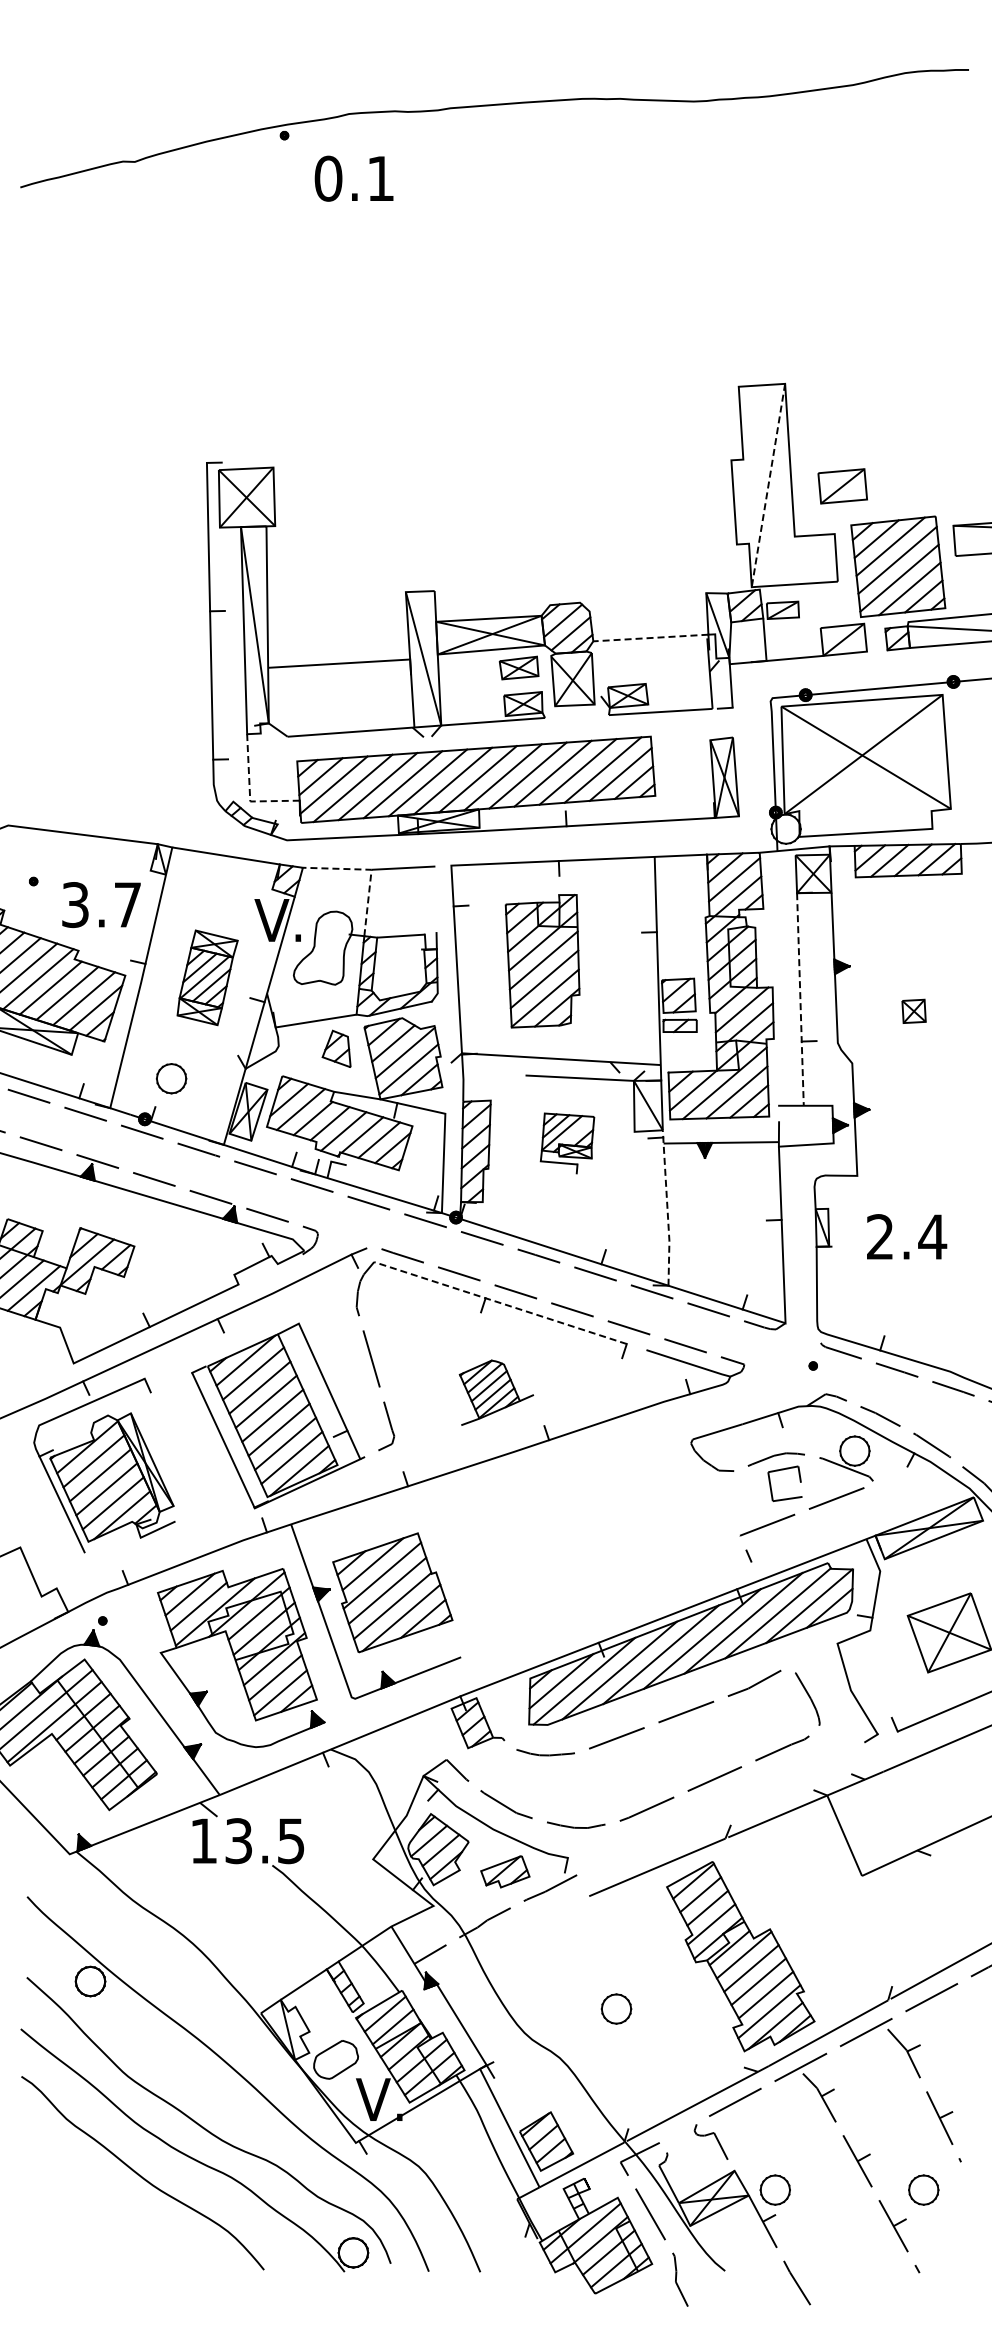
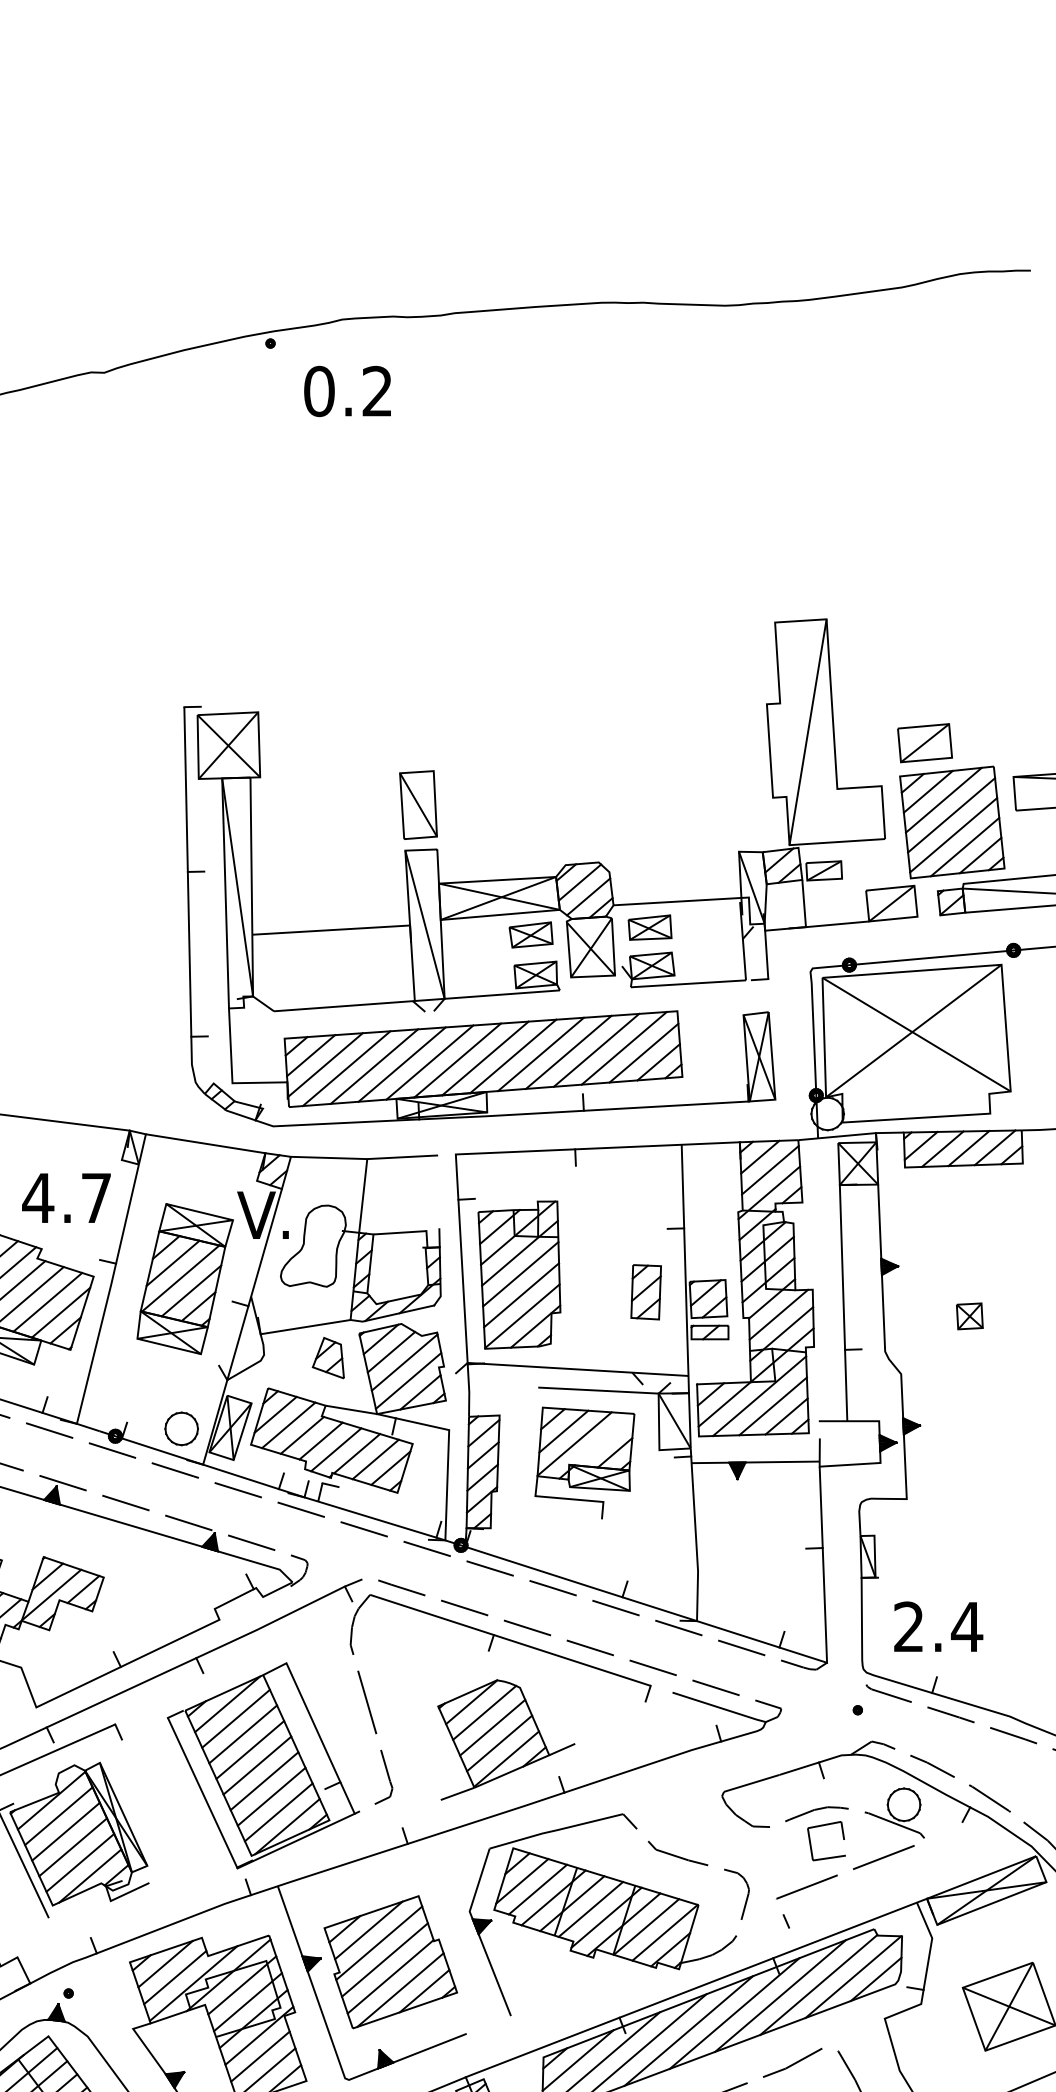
text: (380, 177) -> (377, 390), 0.1 -> 0.2
line: (768, 486) -> (808, 733), dashed -> solid
part: (842, 486) -> (924, 743), moved
part: (417, 550) -> (418, 804), added
line: (650, 638) -> (677, 902), dashed -> solid
part: (626, 661) -> (650, 927), added
line: (249, 792) -> (231, 1073), dashed -> solid
line: (370, 869) -> (366, 1158), dashed -> solid
text: (74, 905) -> (37, 1198), 3.7 -> 4.7
part: (542, 961) -> (519, 1275), moved
part: (207, 977) -> (184, 1278), size x1.43
part: (622, 989) -> (645, 1292), added
line: (800, 999) -> (843, 1303), dashed -> solid
part: (171, 1078) -> (181, 1428), moved
part: (567, 1143) -> (584, 1463), size x1.67
line: (667, 1207) -> (695, 1534), dashed -> solid
text: (907, 1236) -> (939, 1626), moved
line: (500, 1303) -> (510, 1640), dashed -> solid
part: (496, 1392) -> (505, 1739), size x1.67
part: (589, 1549) -> (609, 1914), added

